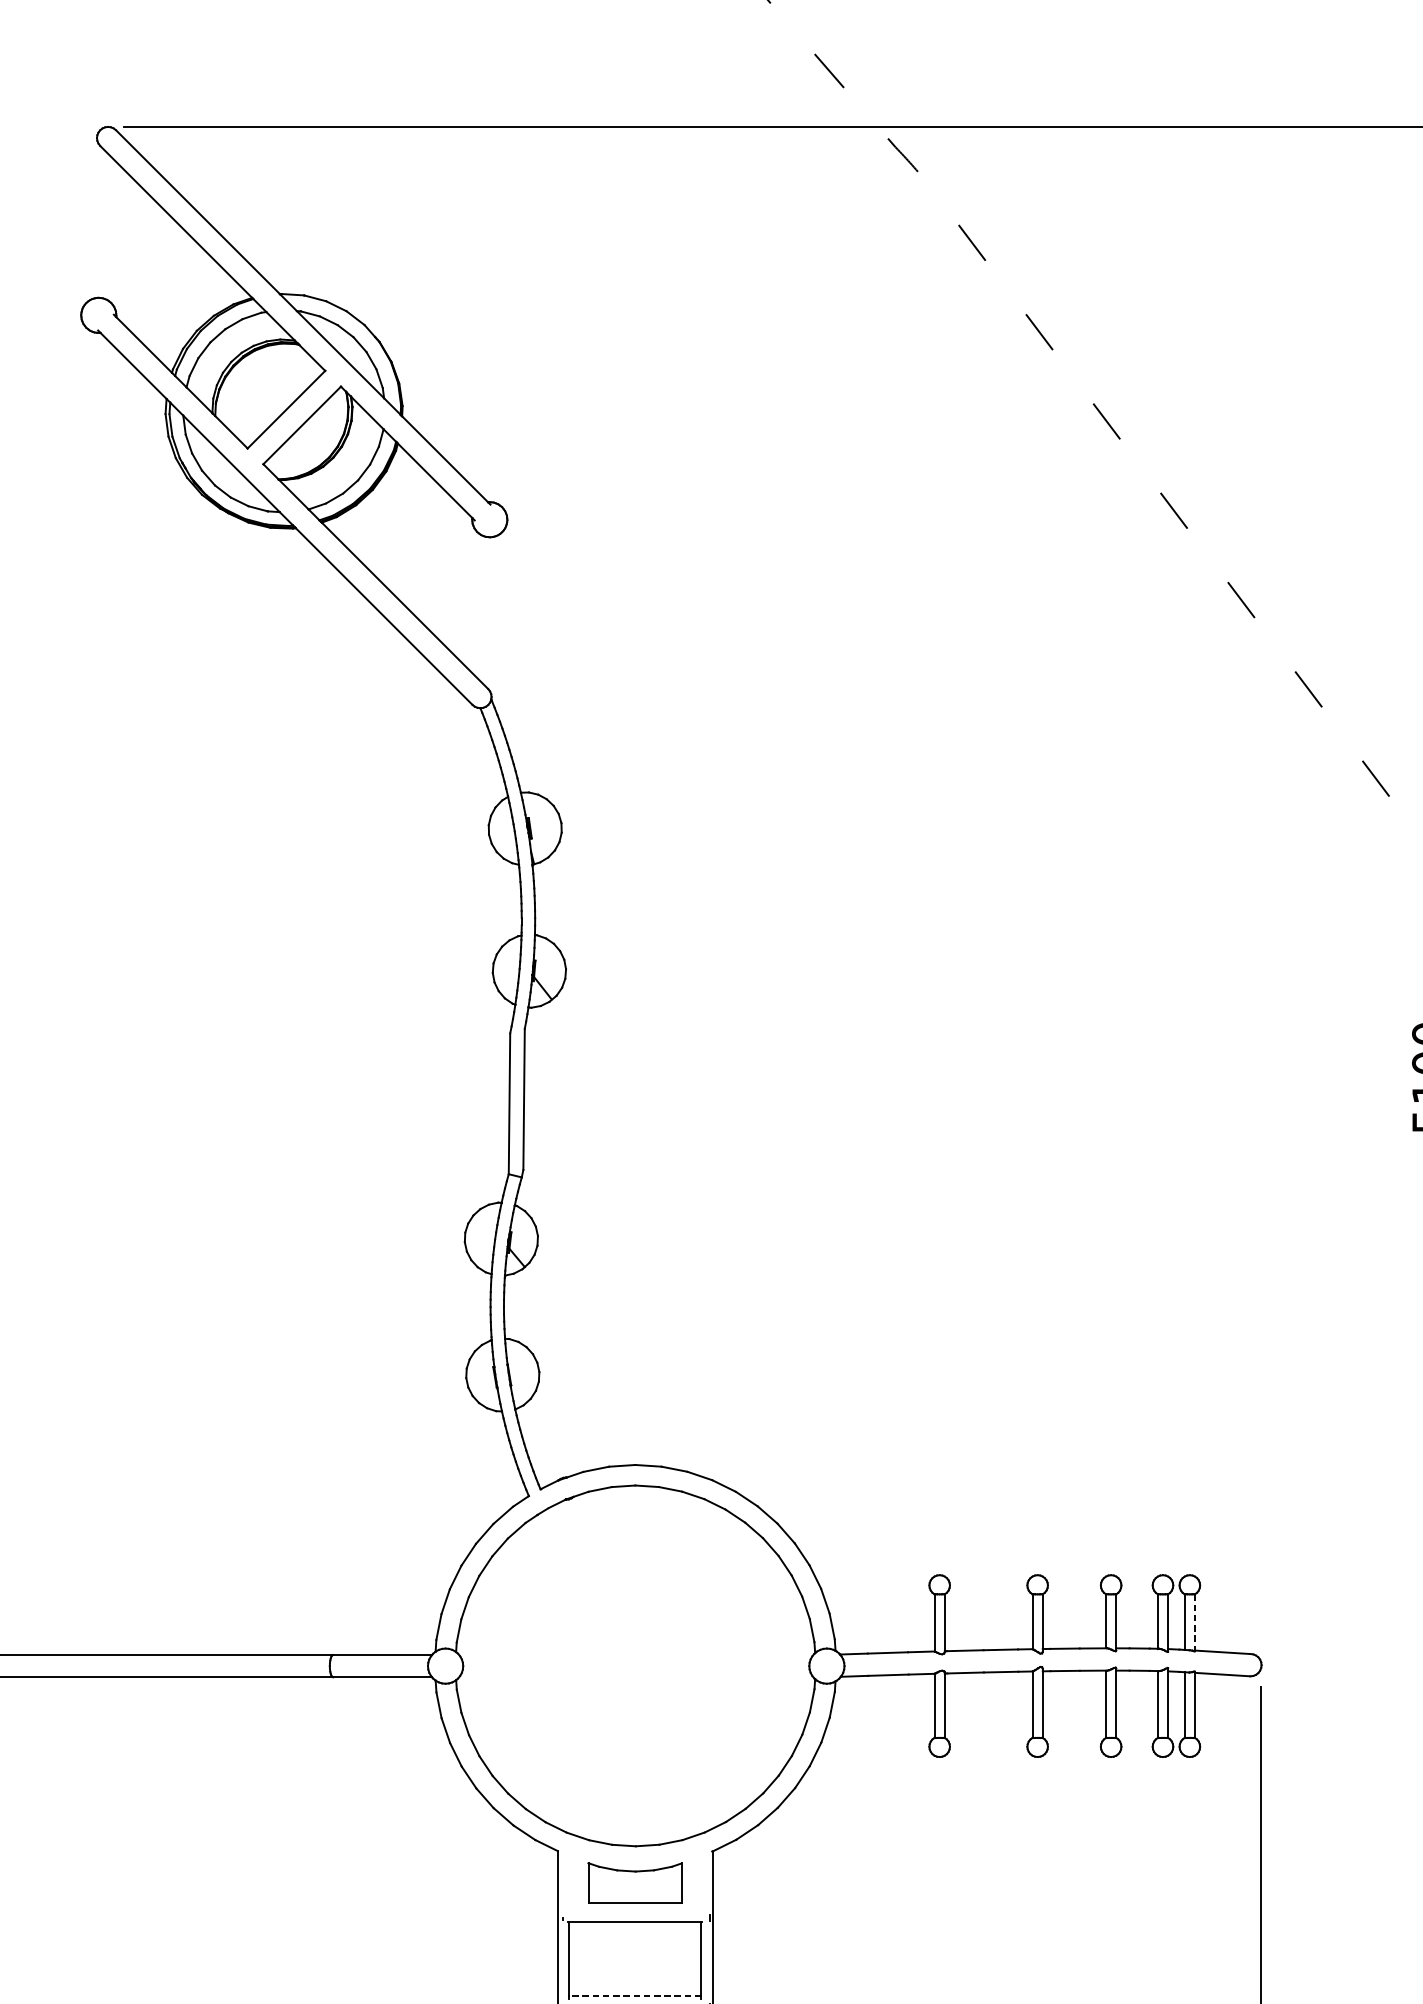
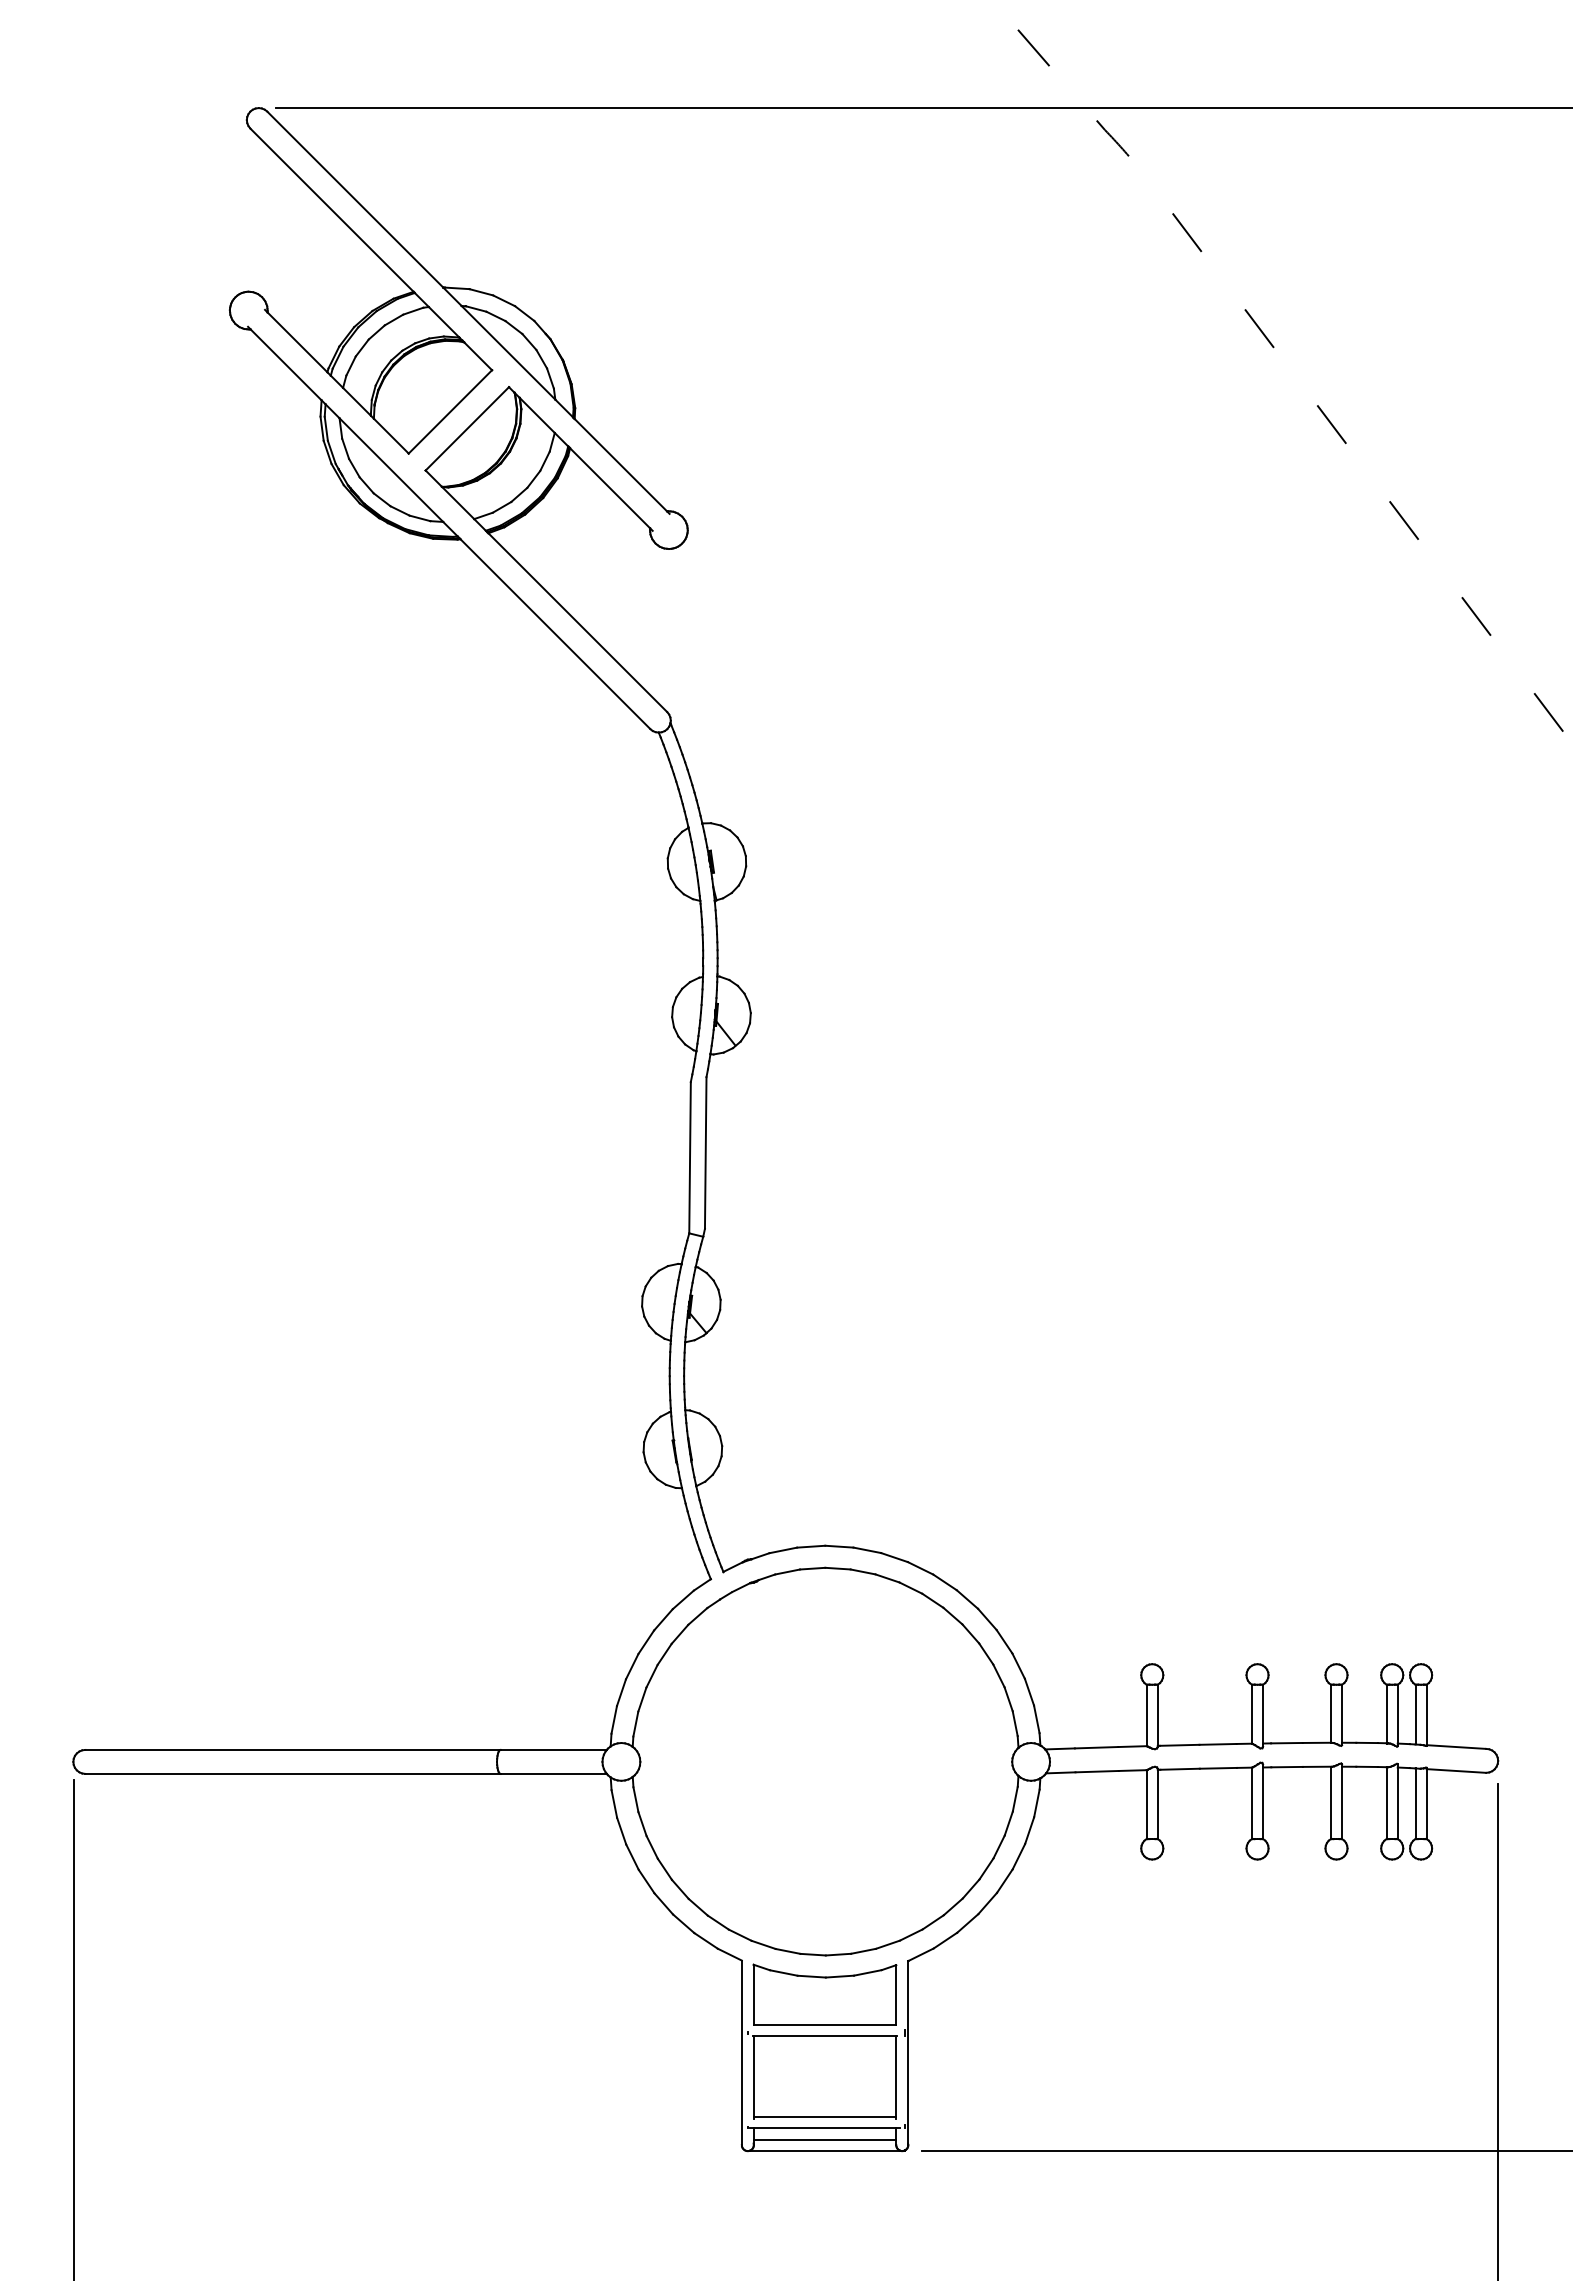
line: (1194, 1622) -> (1426, 1715), dashed -> solid
part: (634, 1882) -> (824, 1994), size x1.43
line: (634, 1996) -> (824, 2116), dashed -> solid

